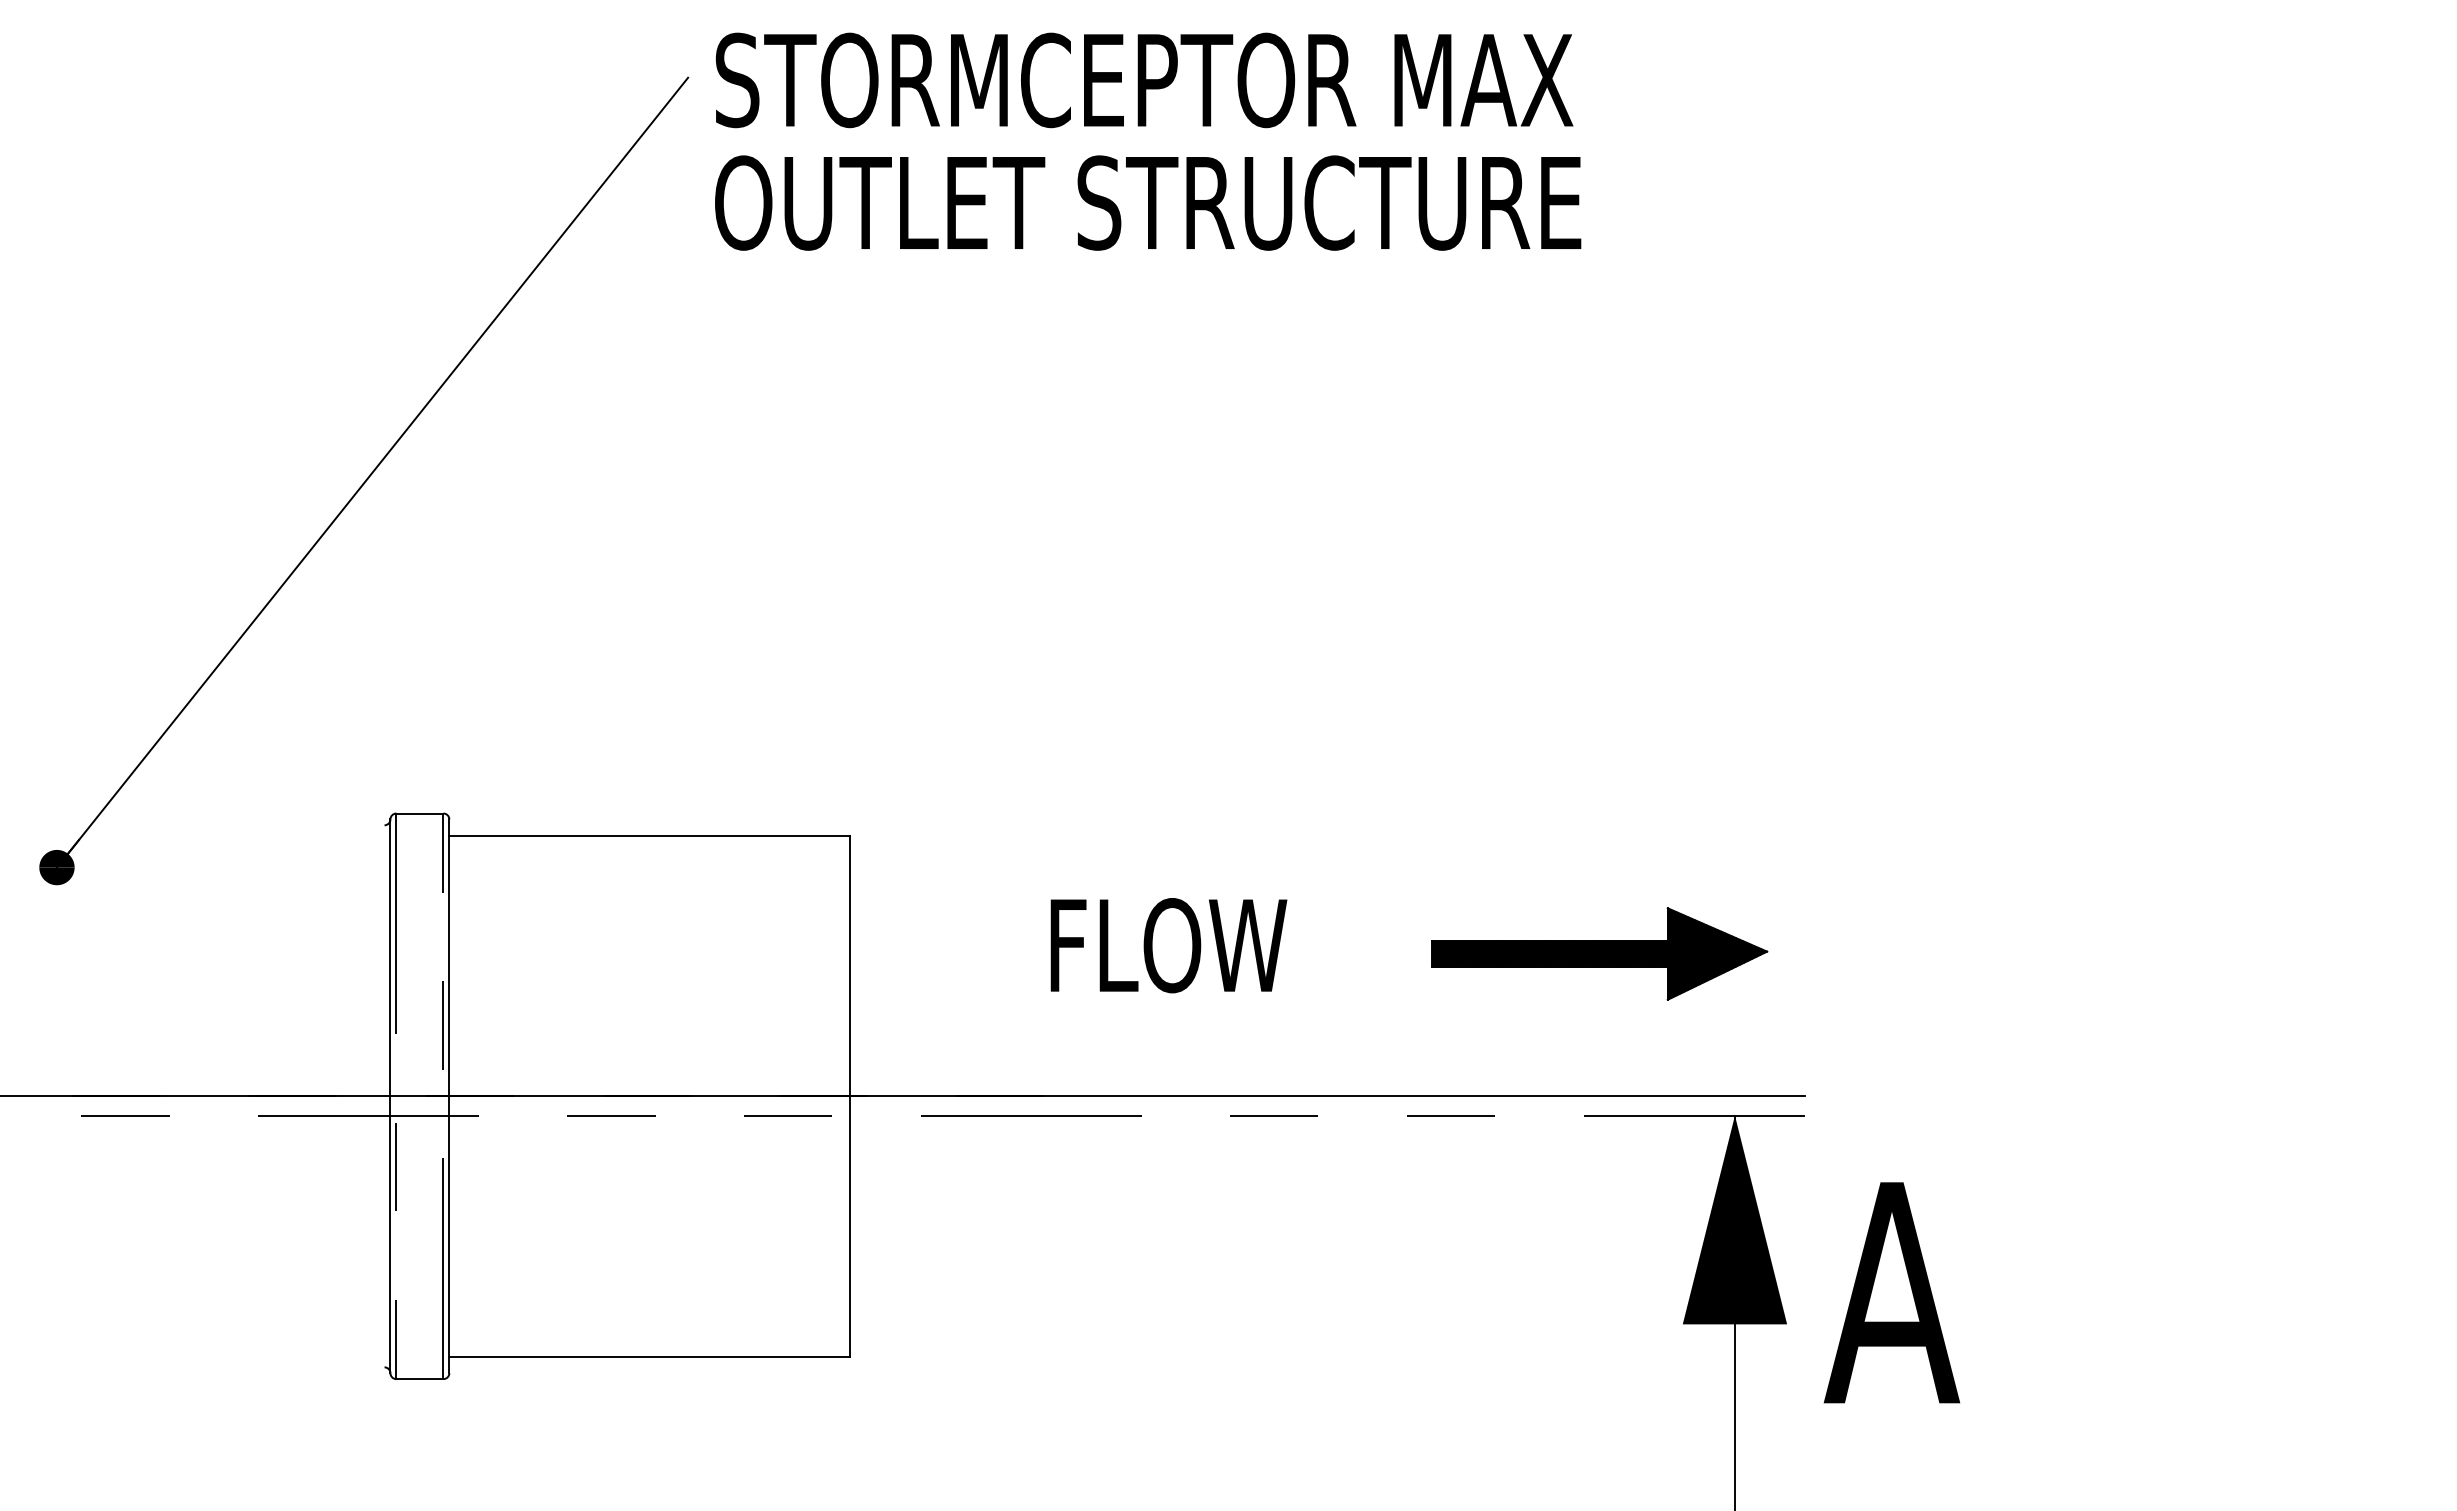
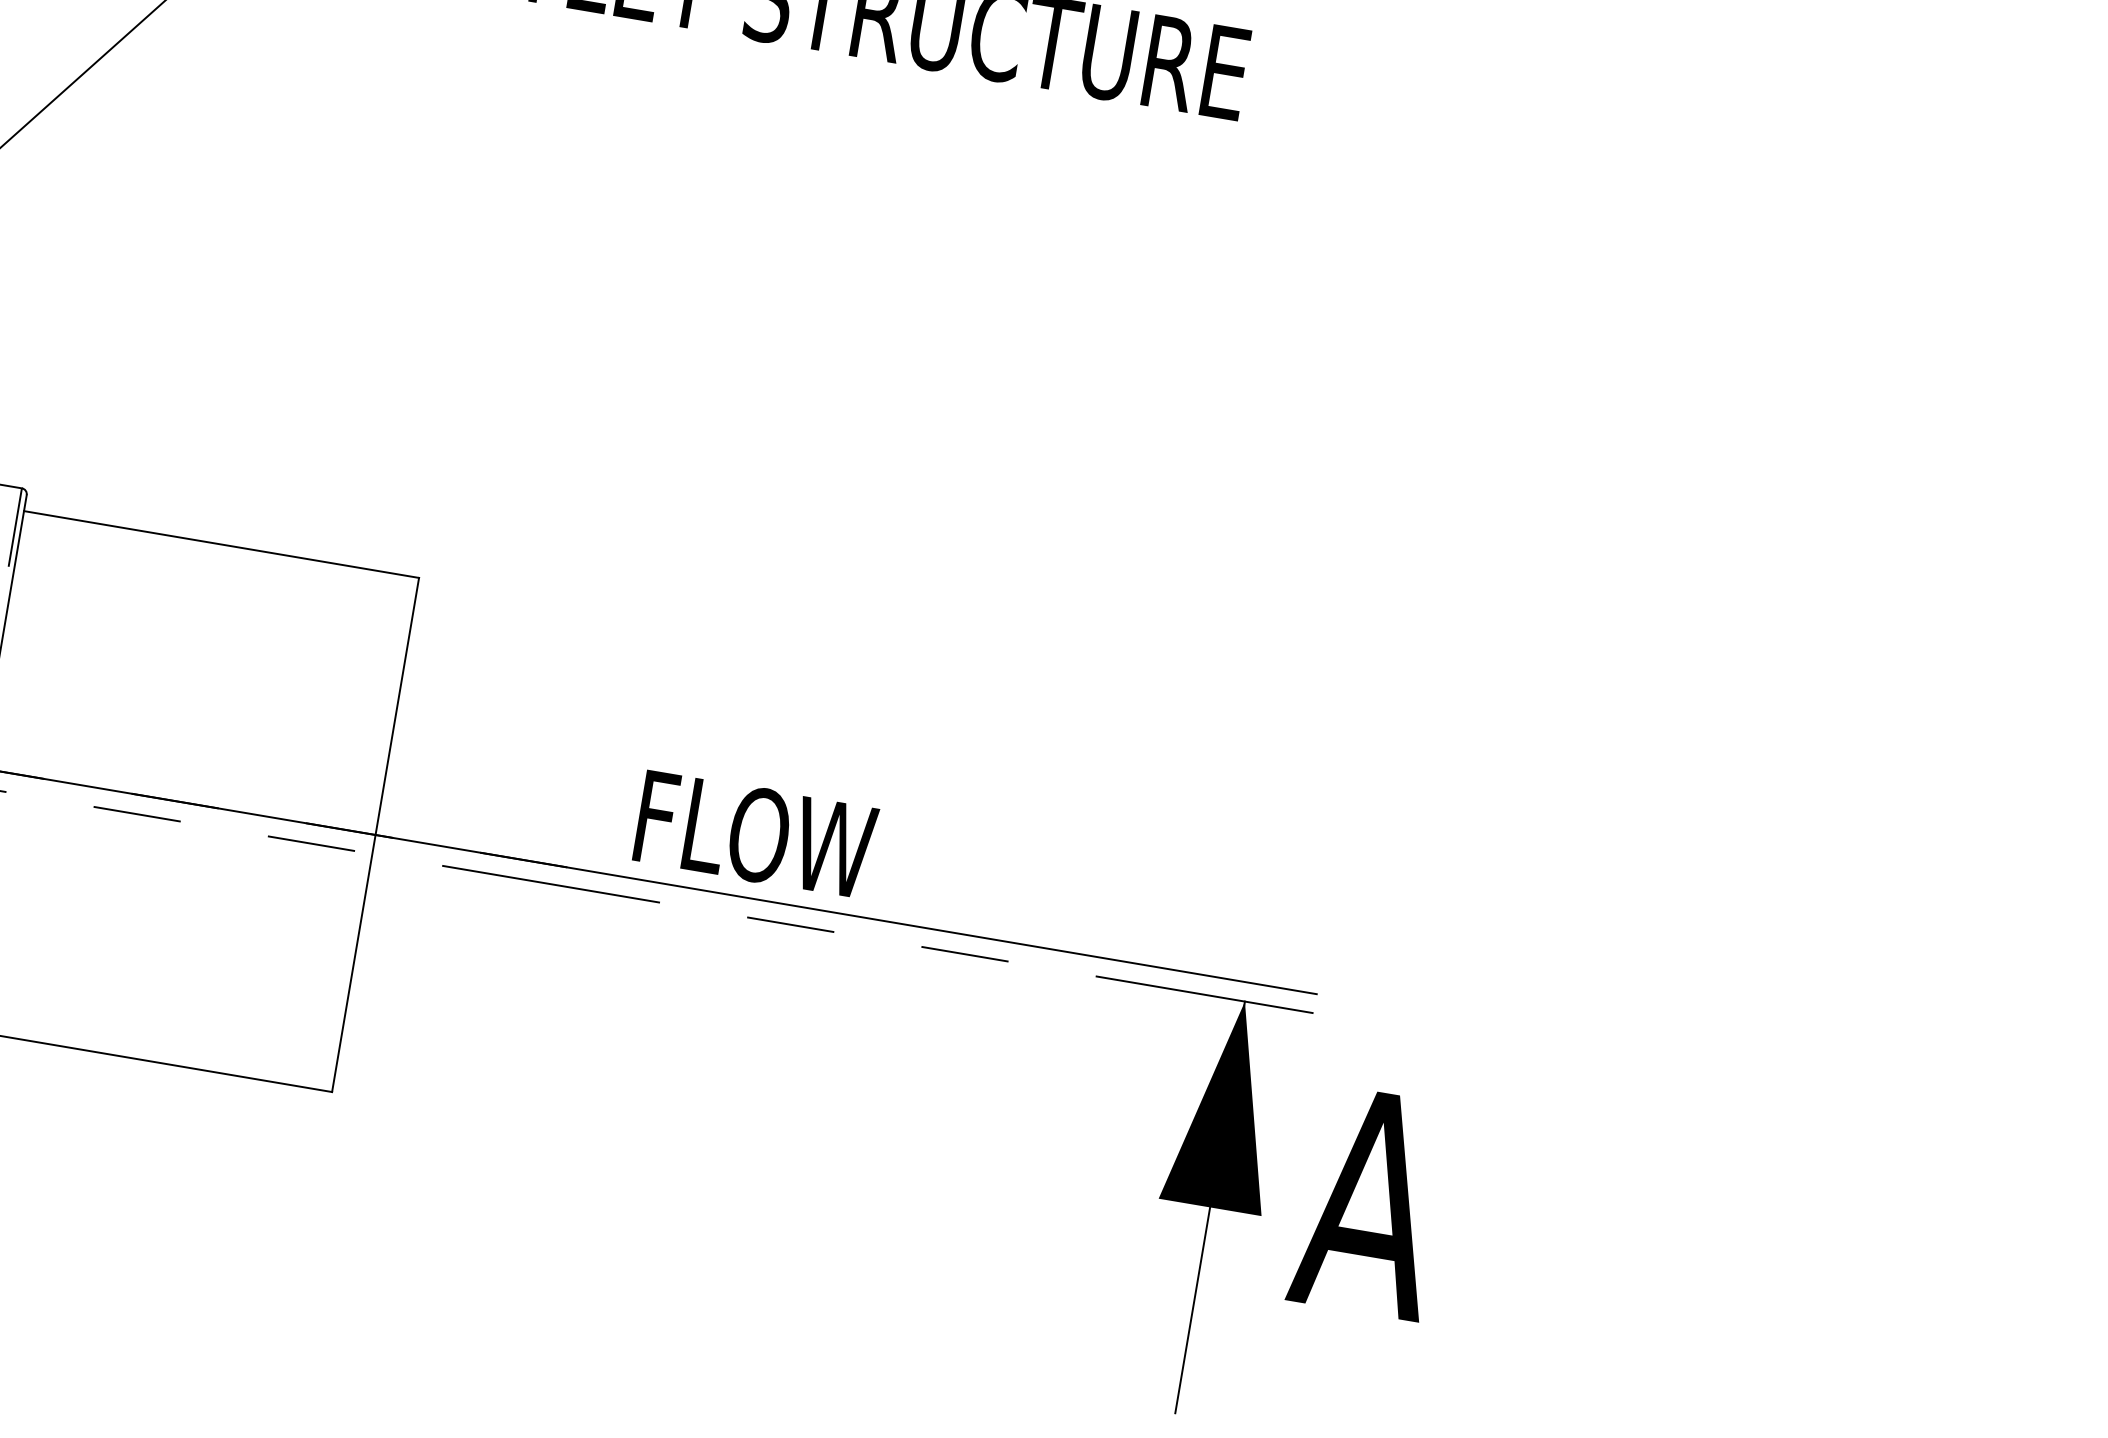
text: (1168, 945) -> (755, 834), moved
part: (1599, 953) -> (1138, 819), removed

